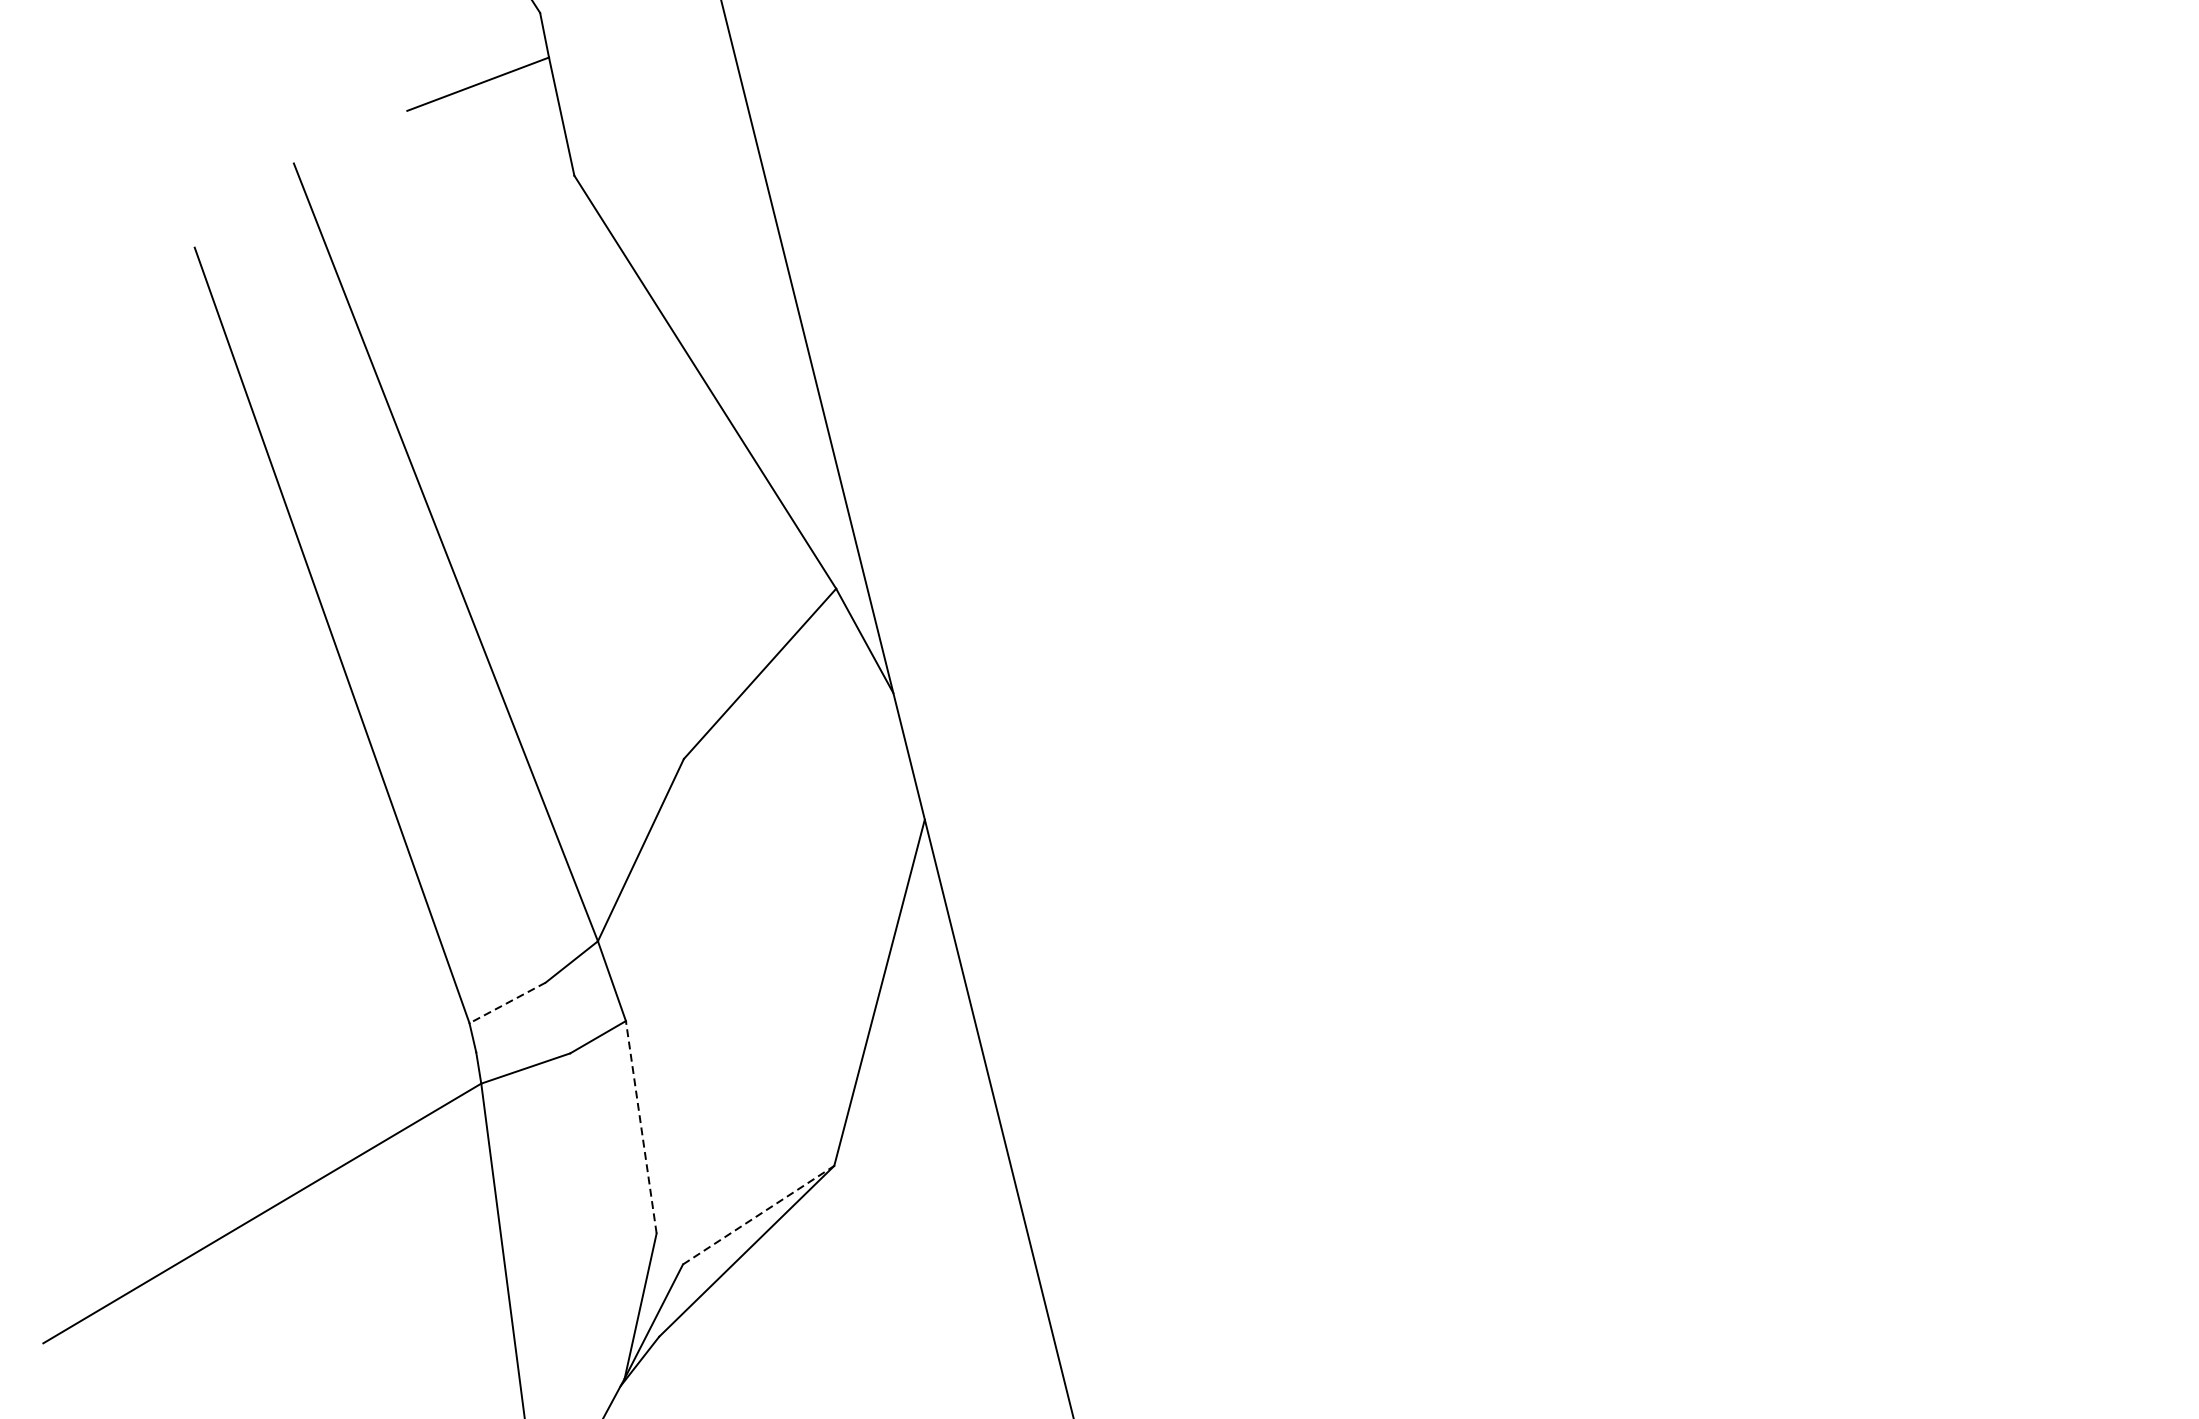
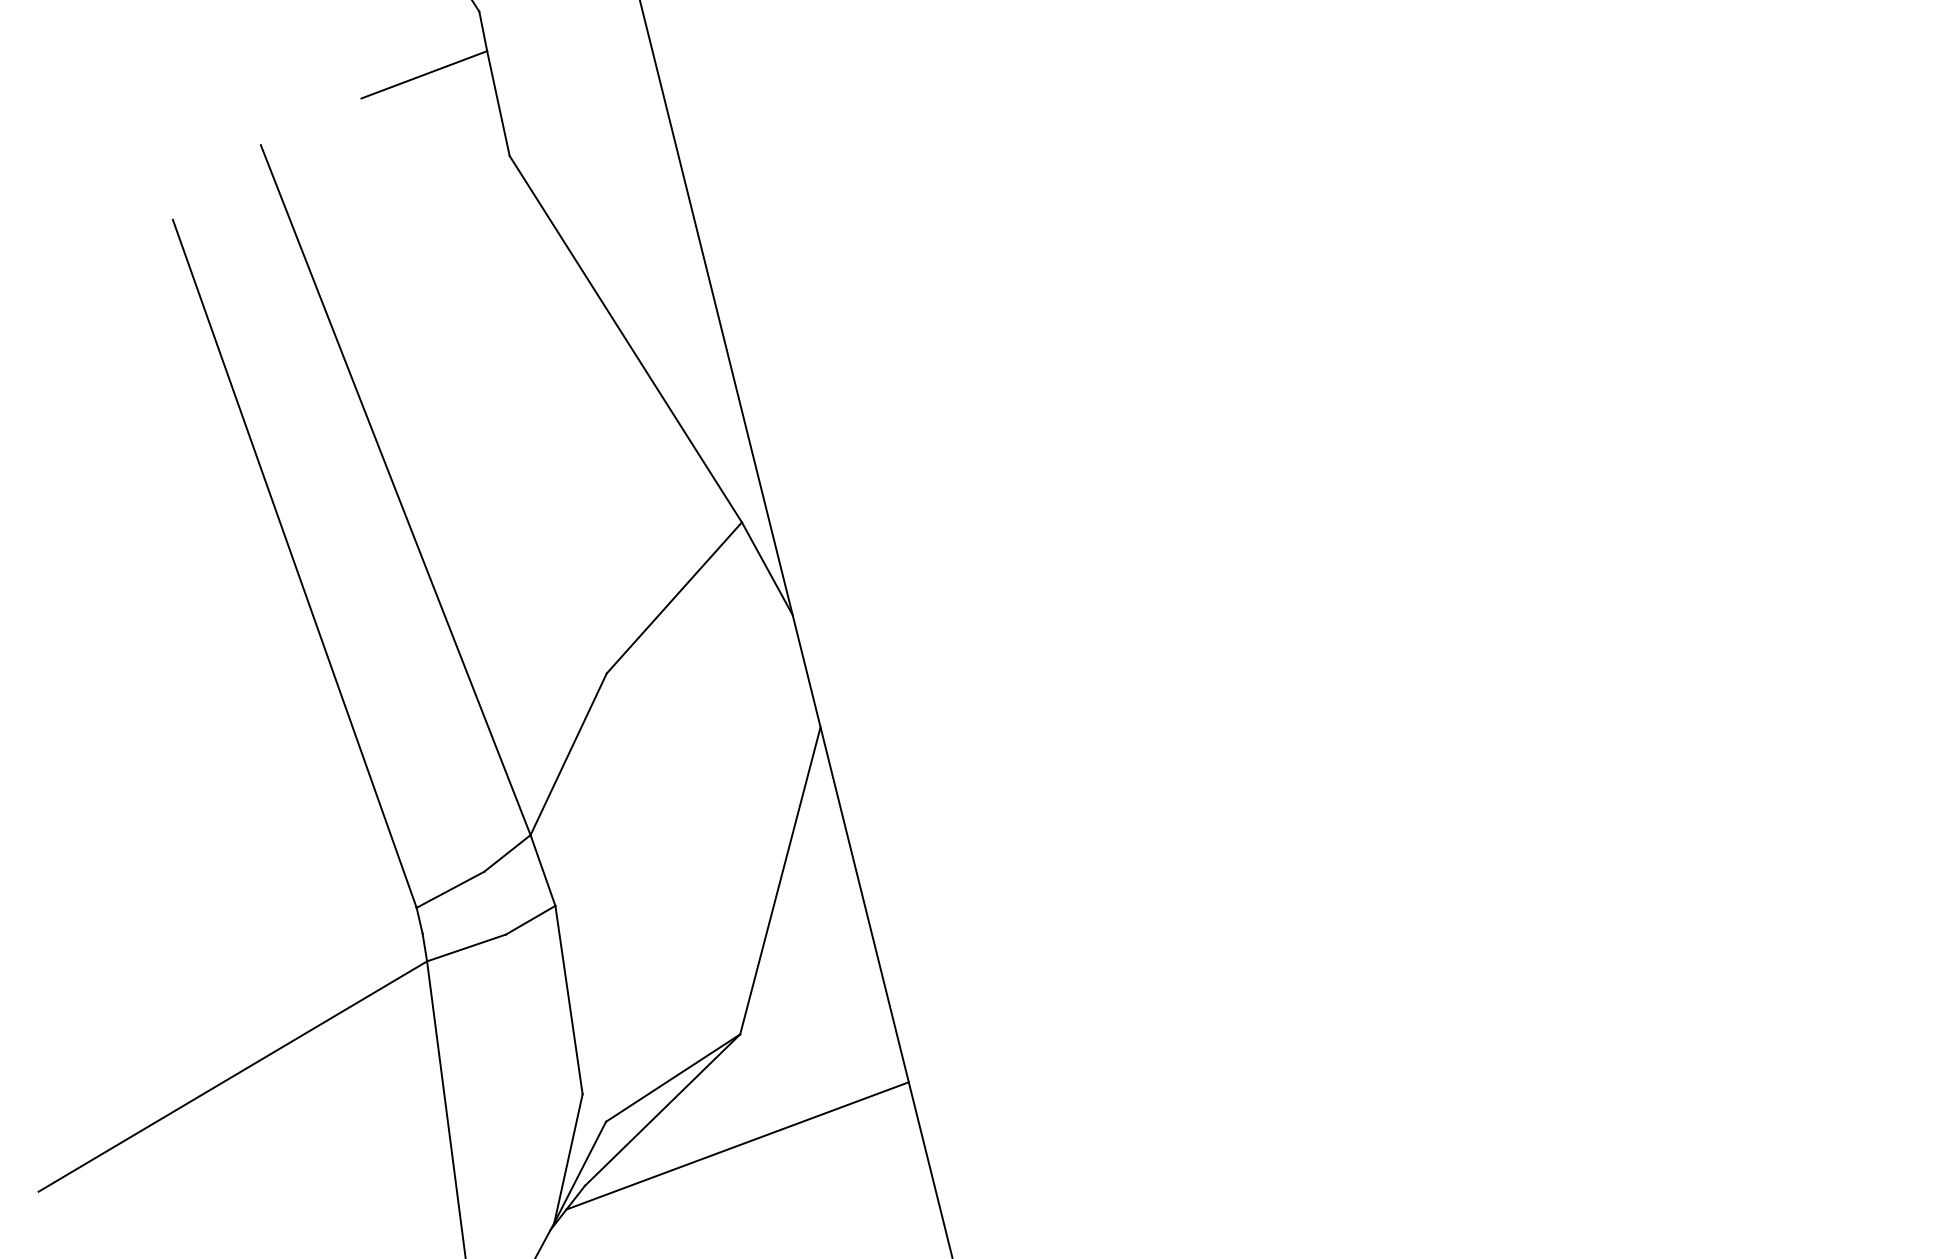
line: (507, 1003) -> (450, 890), dashed -> solid
line: (640, 1126) -> (568, 999), dashed -> solid
line: (759, 1214) -> (673, 1077), dashed -> solid
line: (831, 1291) -> (737, 1145), added

